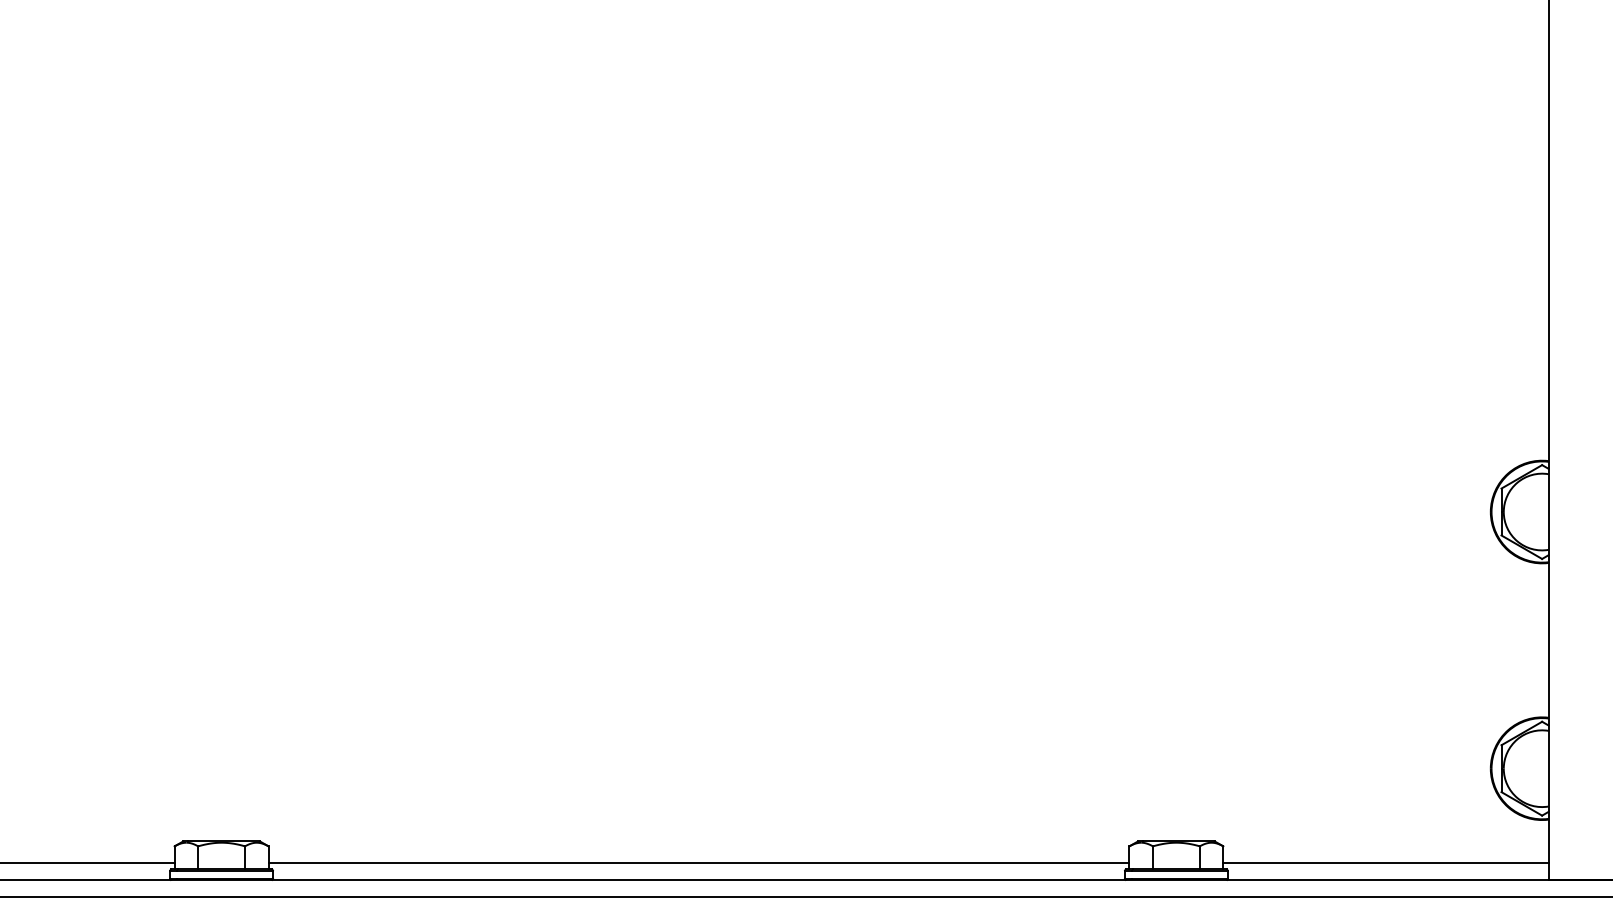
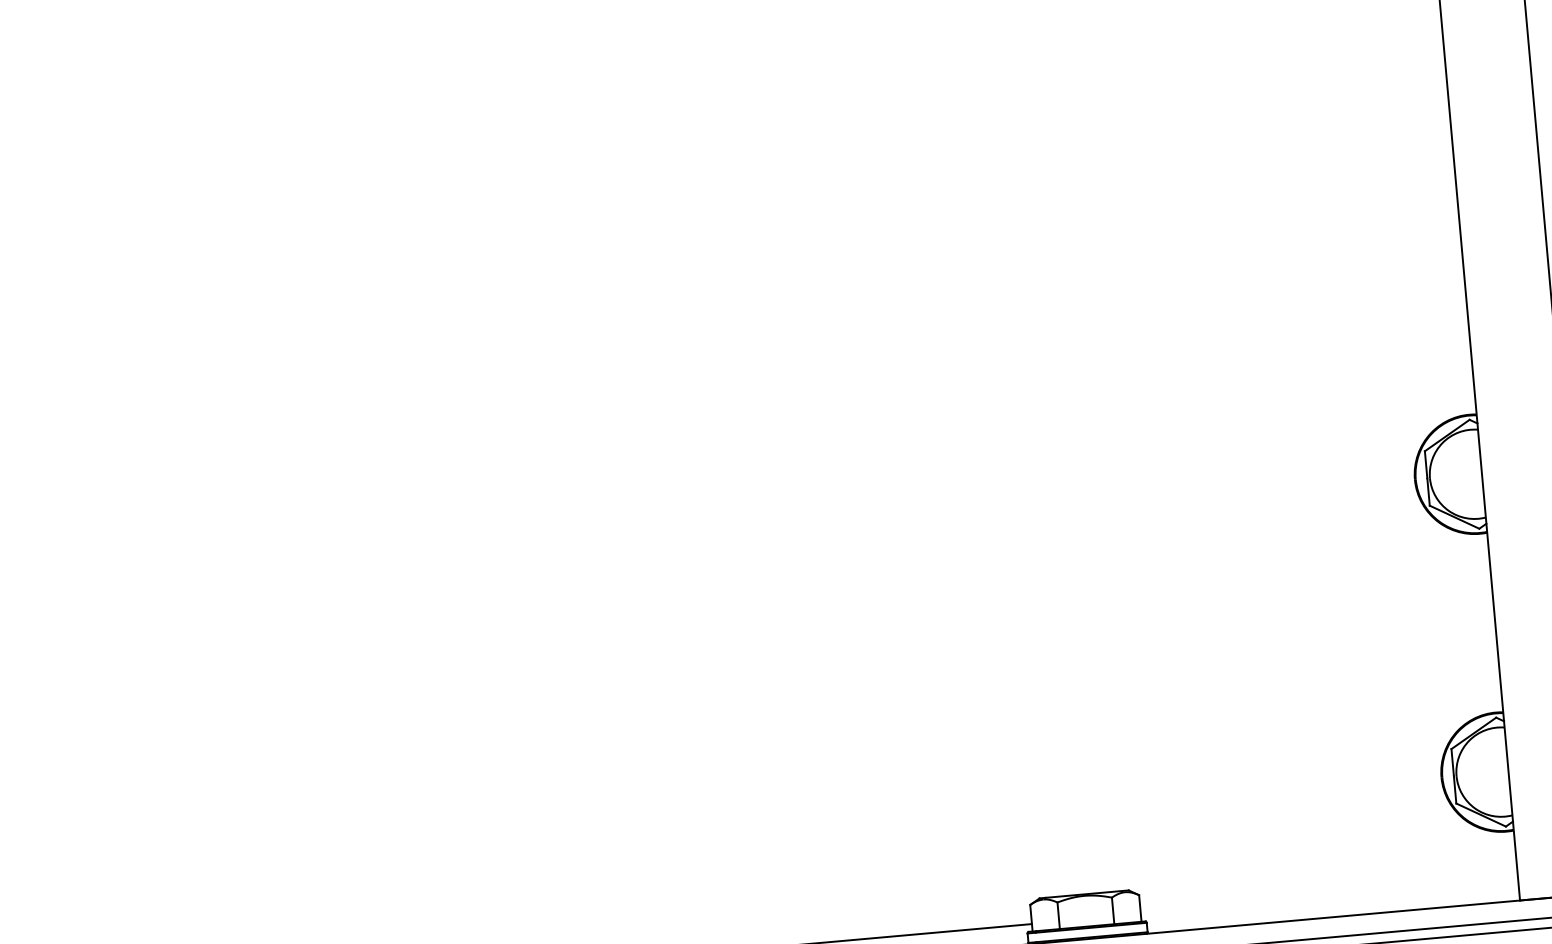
line: (1385, 862) -> (1329, 897), removed

